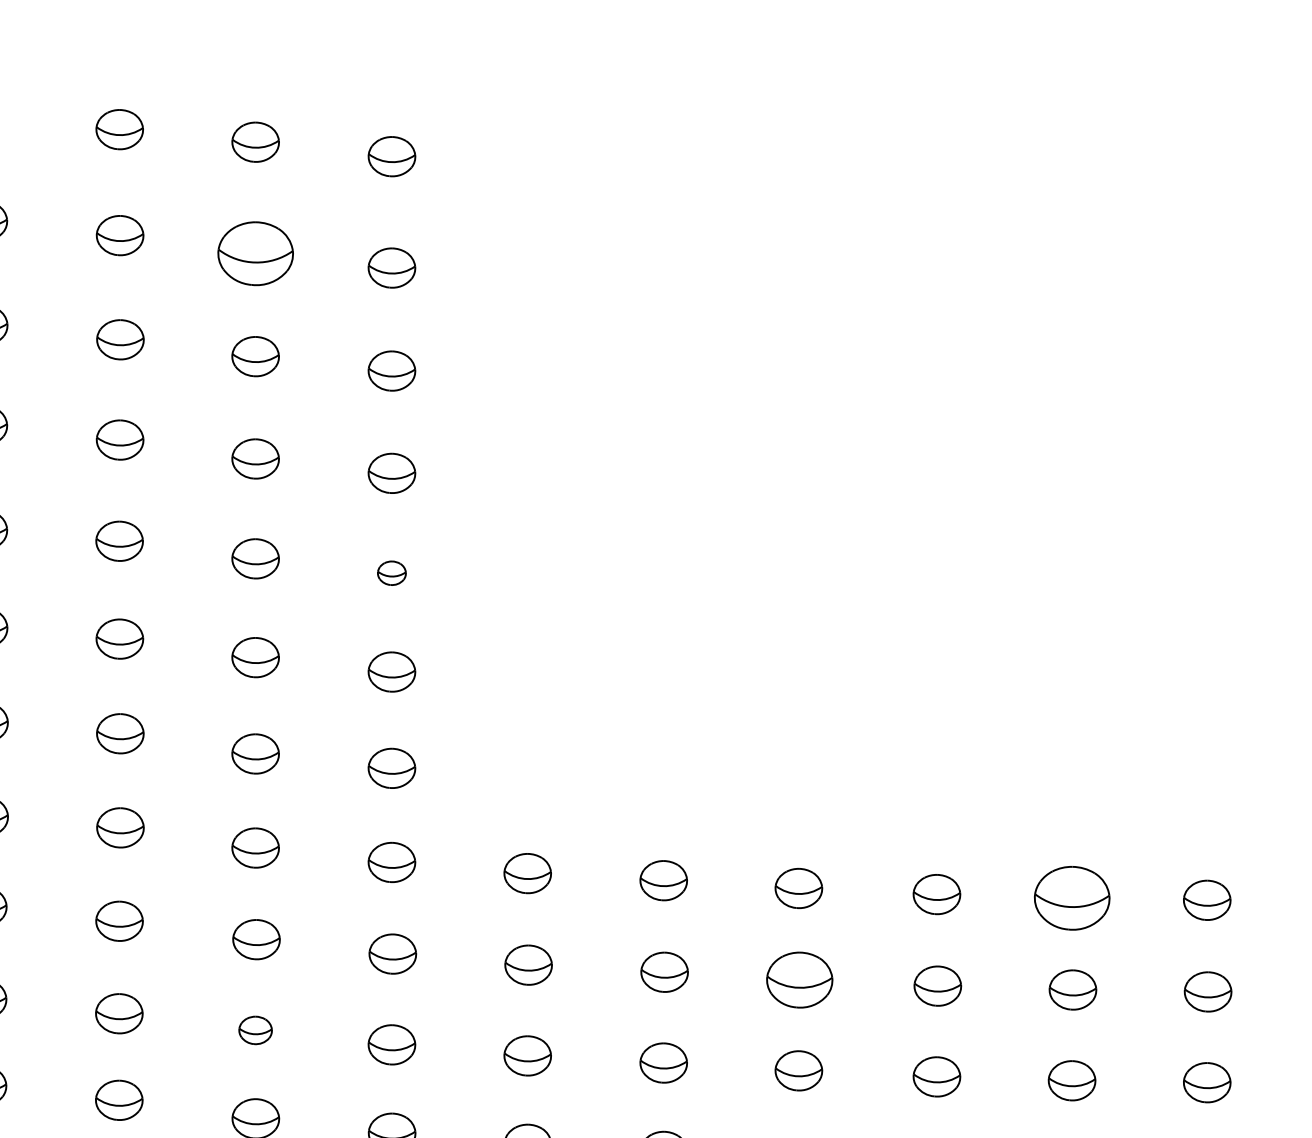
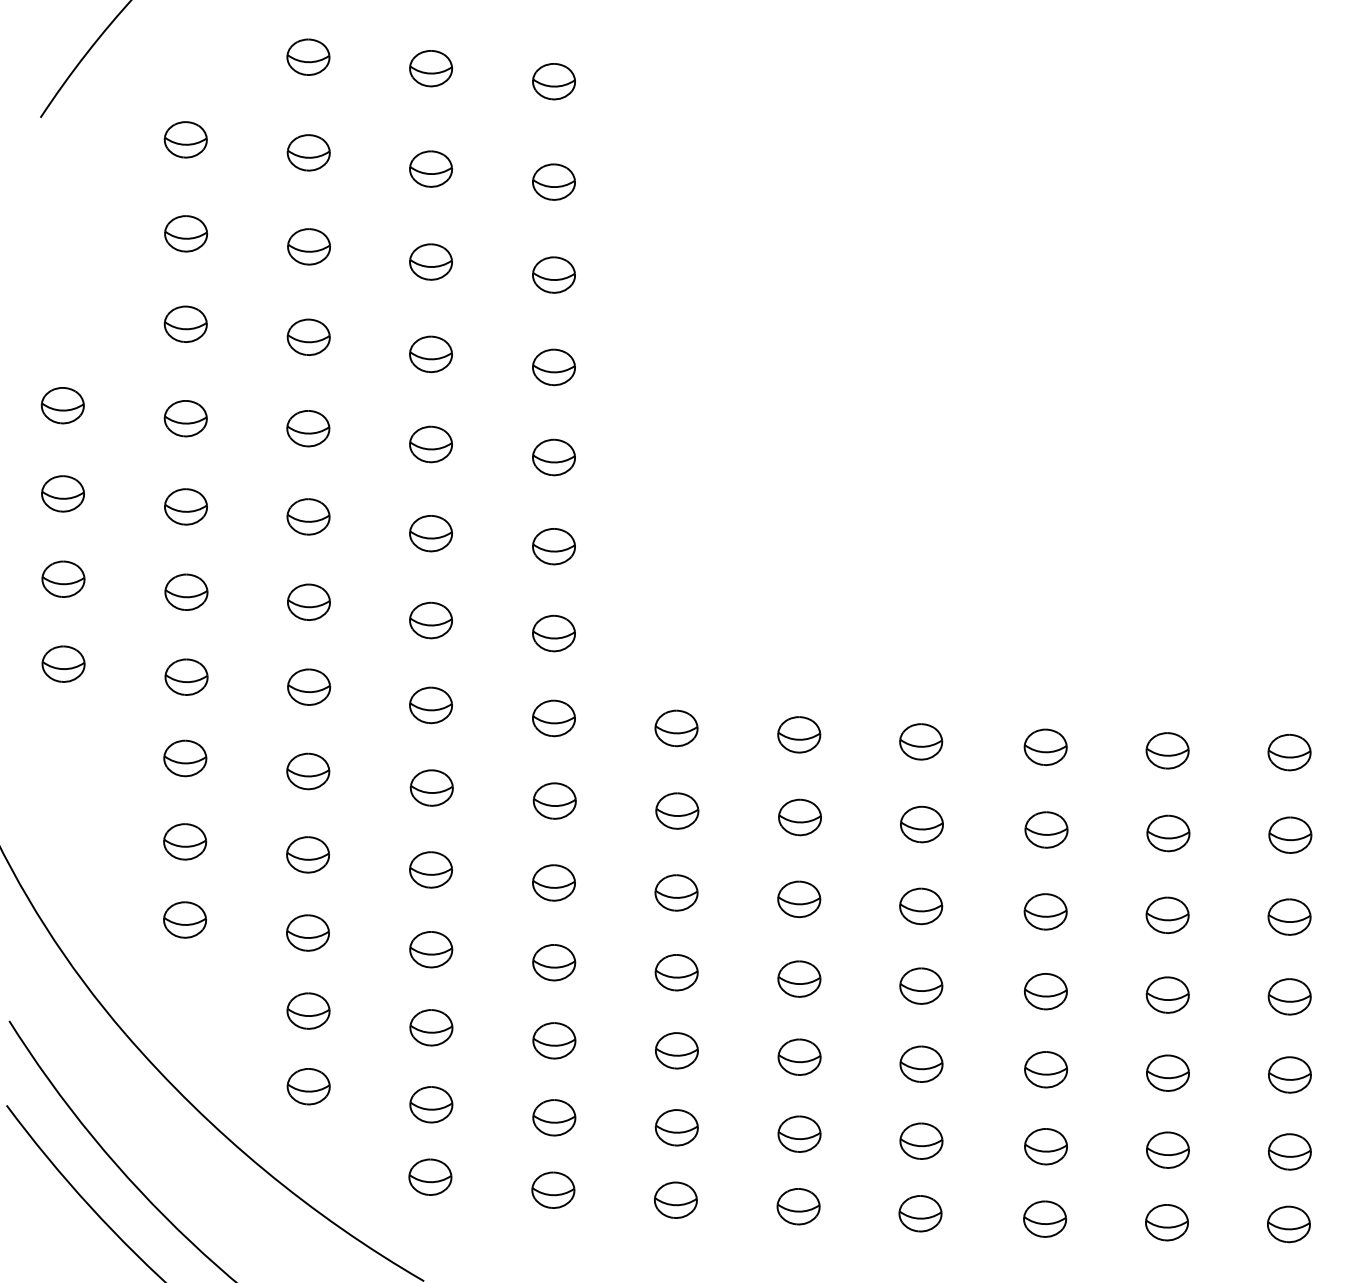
part: (255, 252) -> (430, 168), size x0.62
part: (391, 573) -> (553, 457), size x1.67
part: (1071, 898) -> (1167, 750), size x0.62
part: (799, 980) -> (921, 824), size x0.71
part: (255, 1029) -> (430, 869), size x1.43

